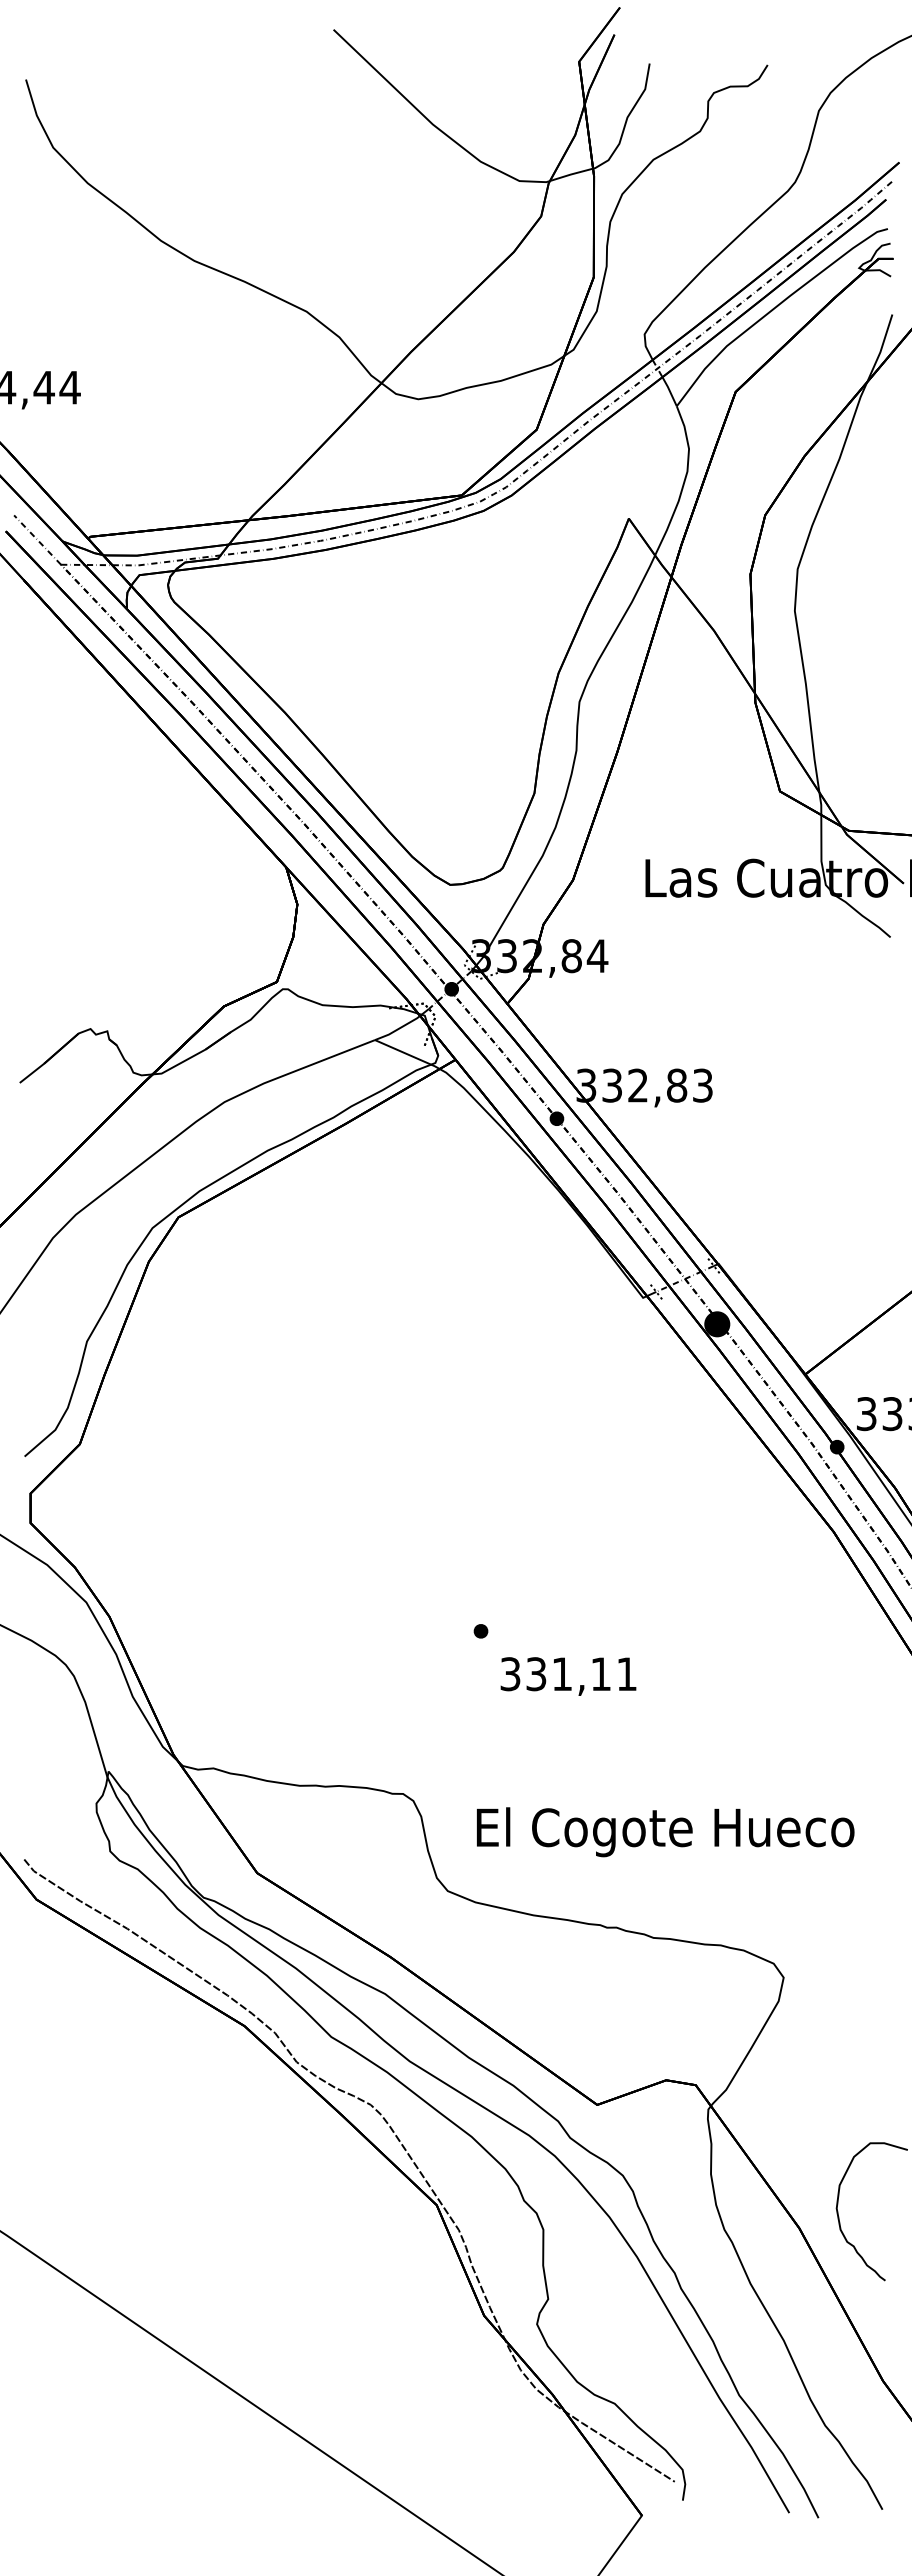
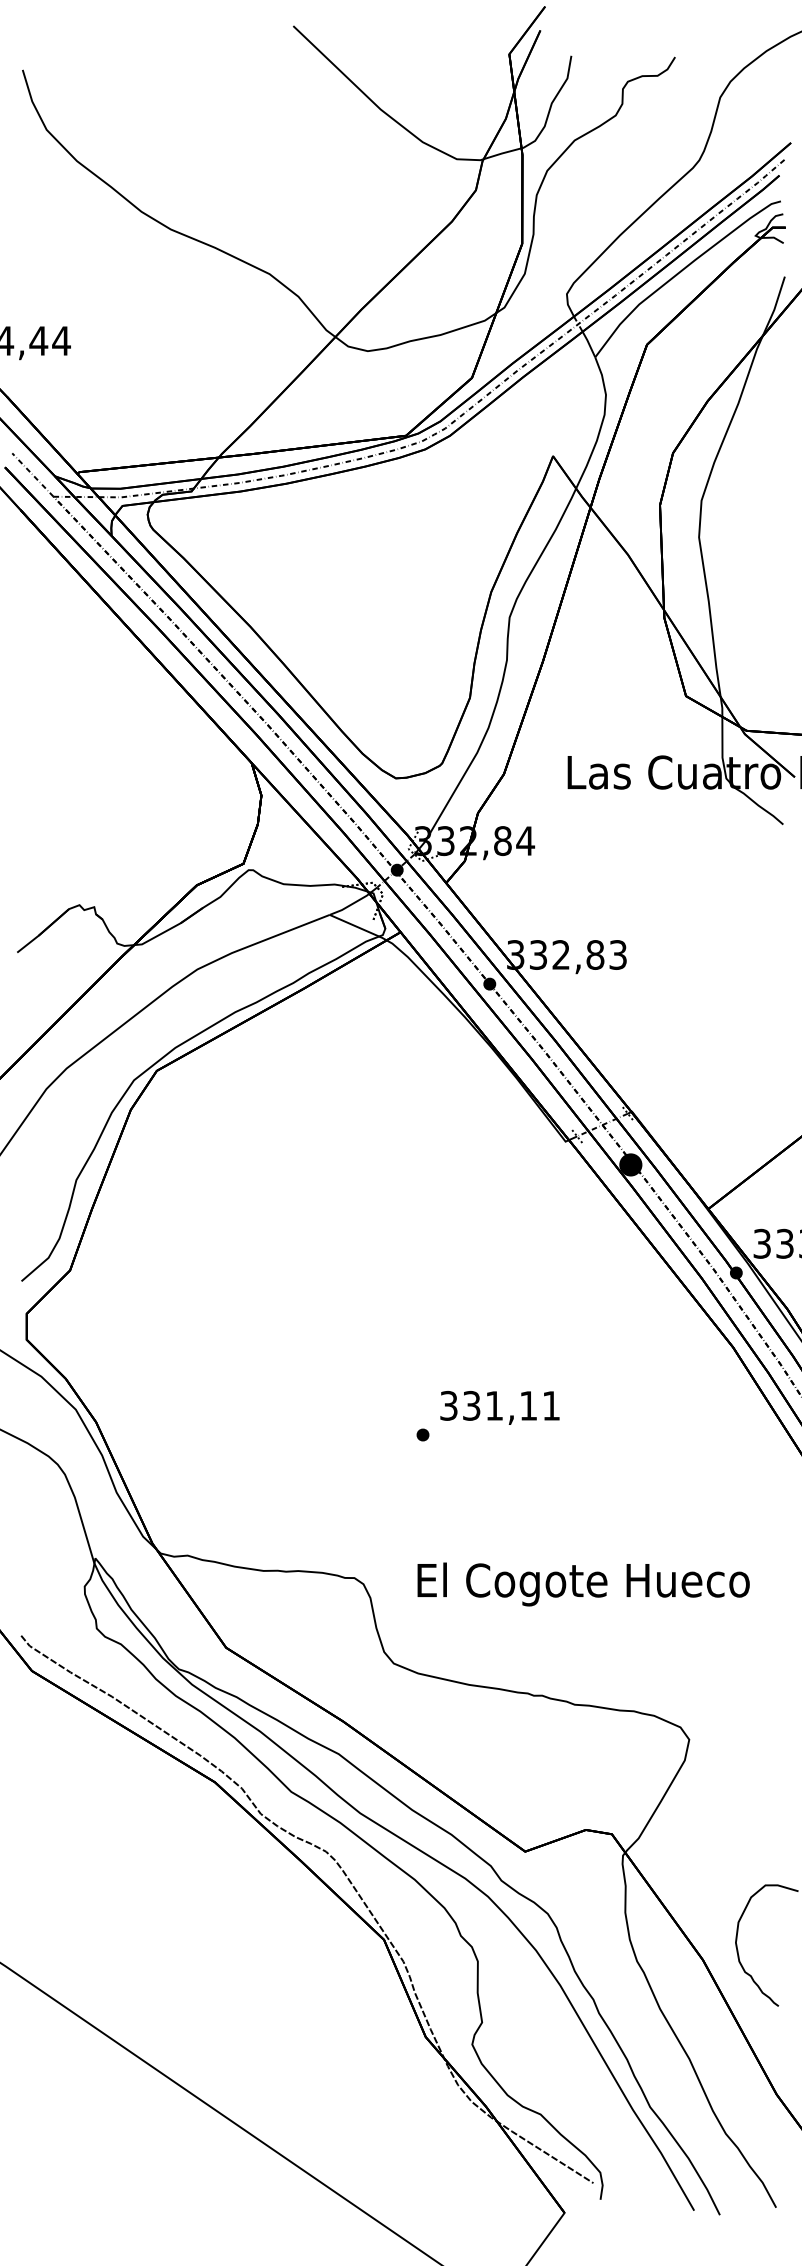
text: (568, 1676) -> (499, 1407), moved
text: (665, 1832) -> (583, 1584), moved

